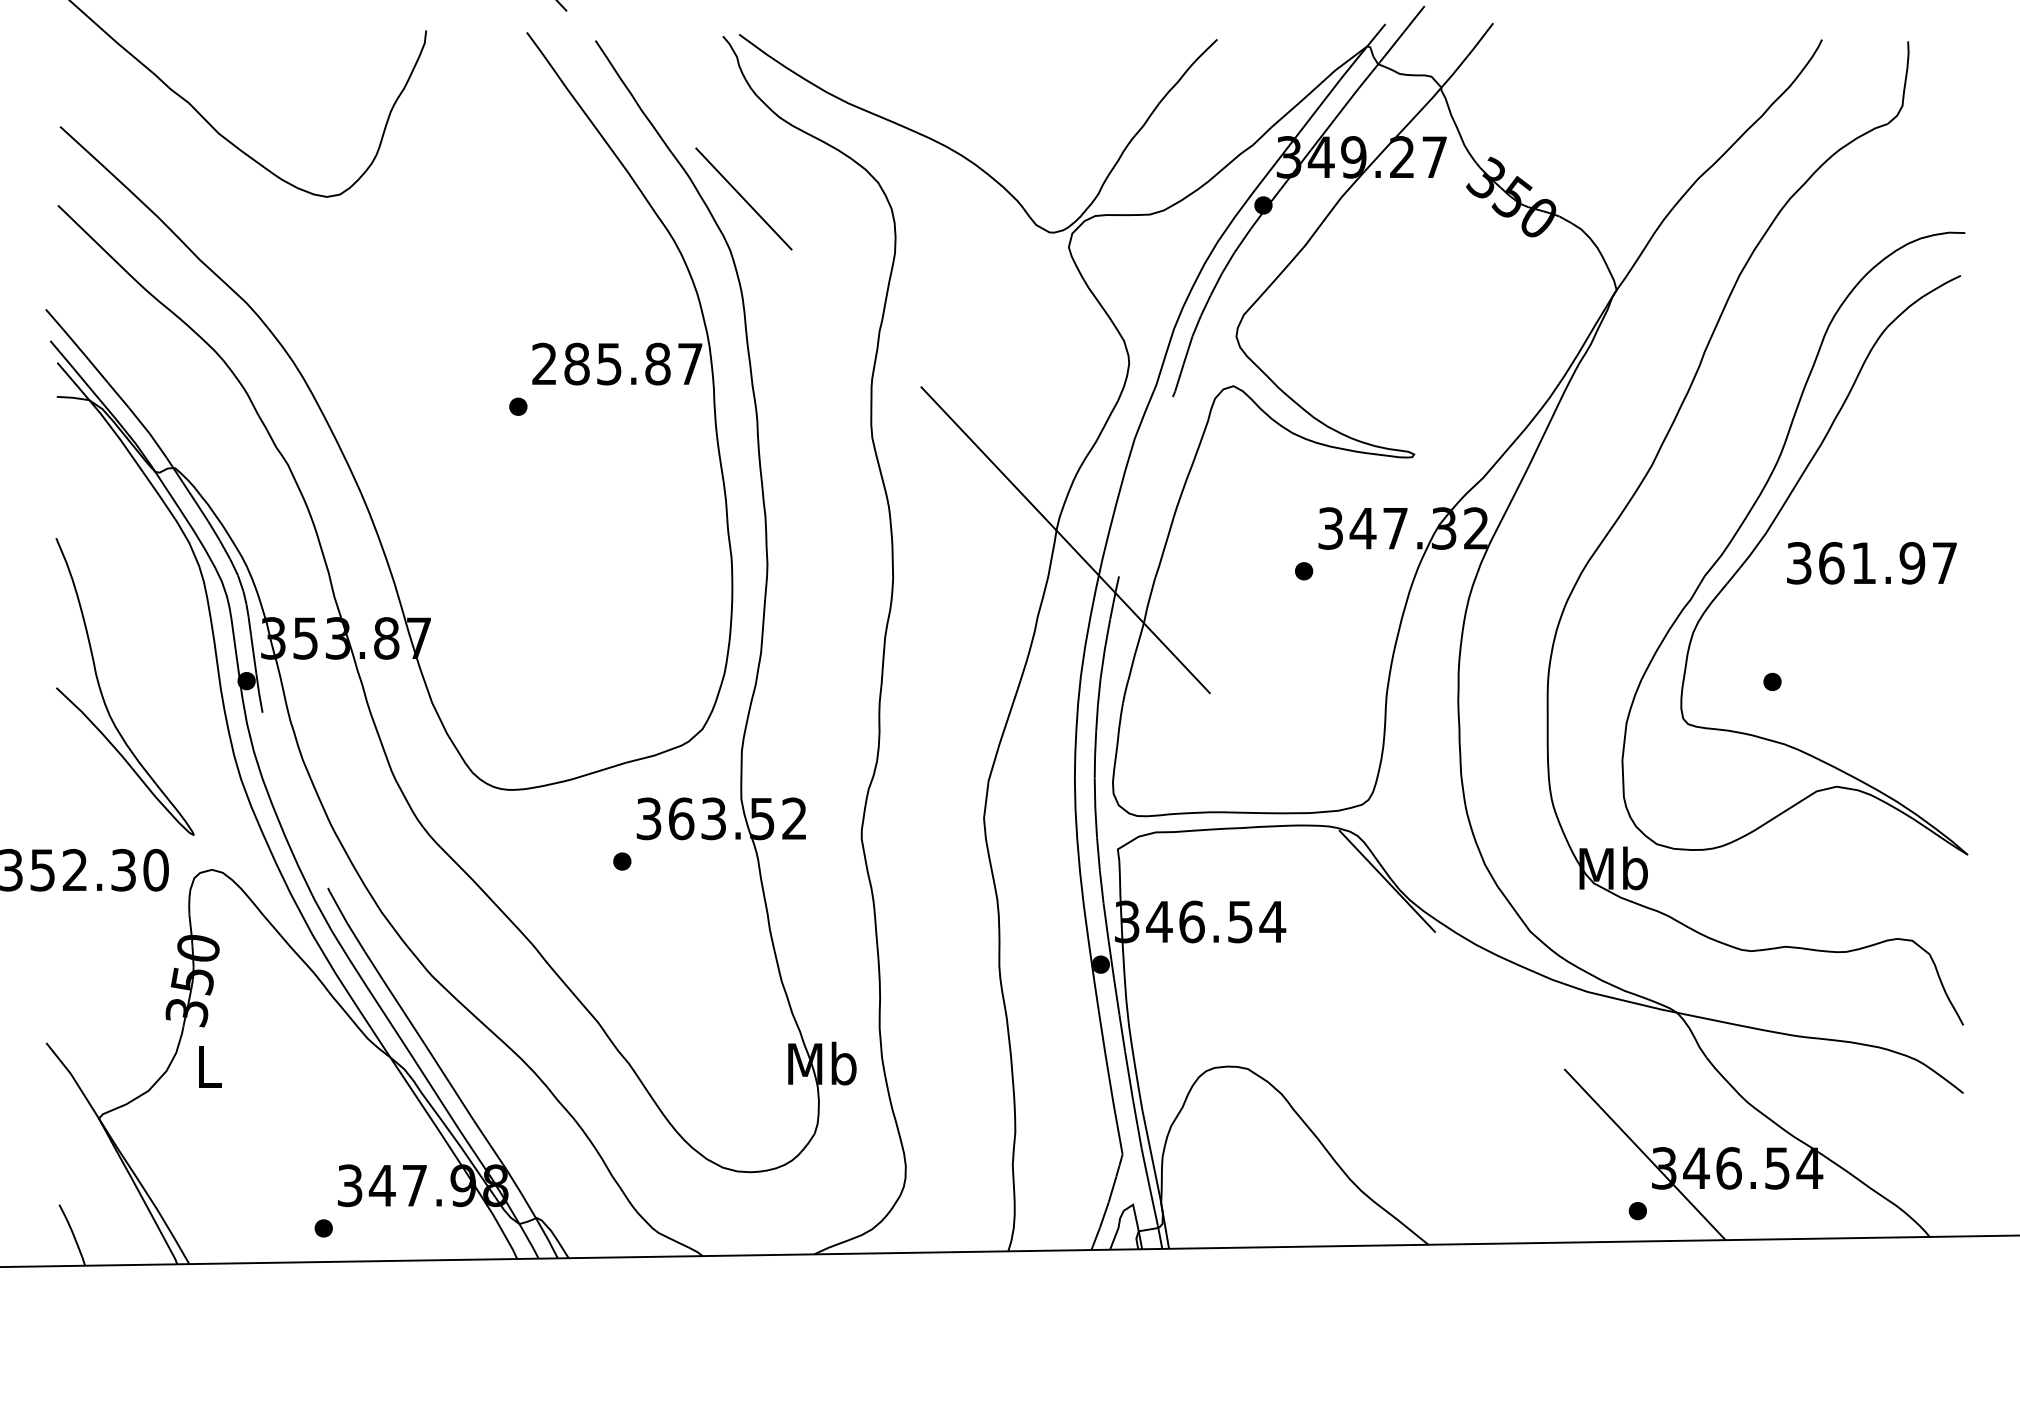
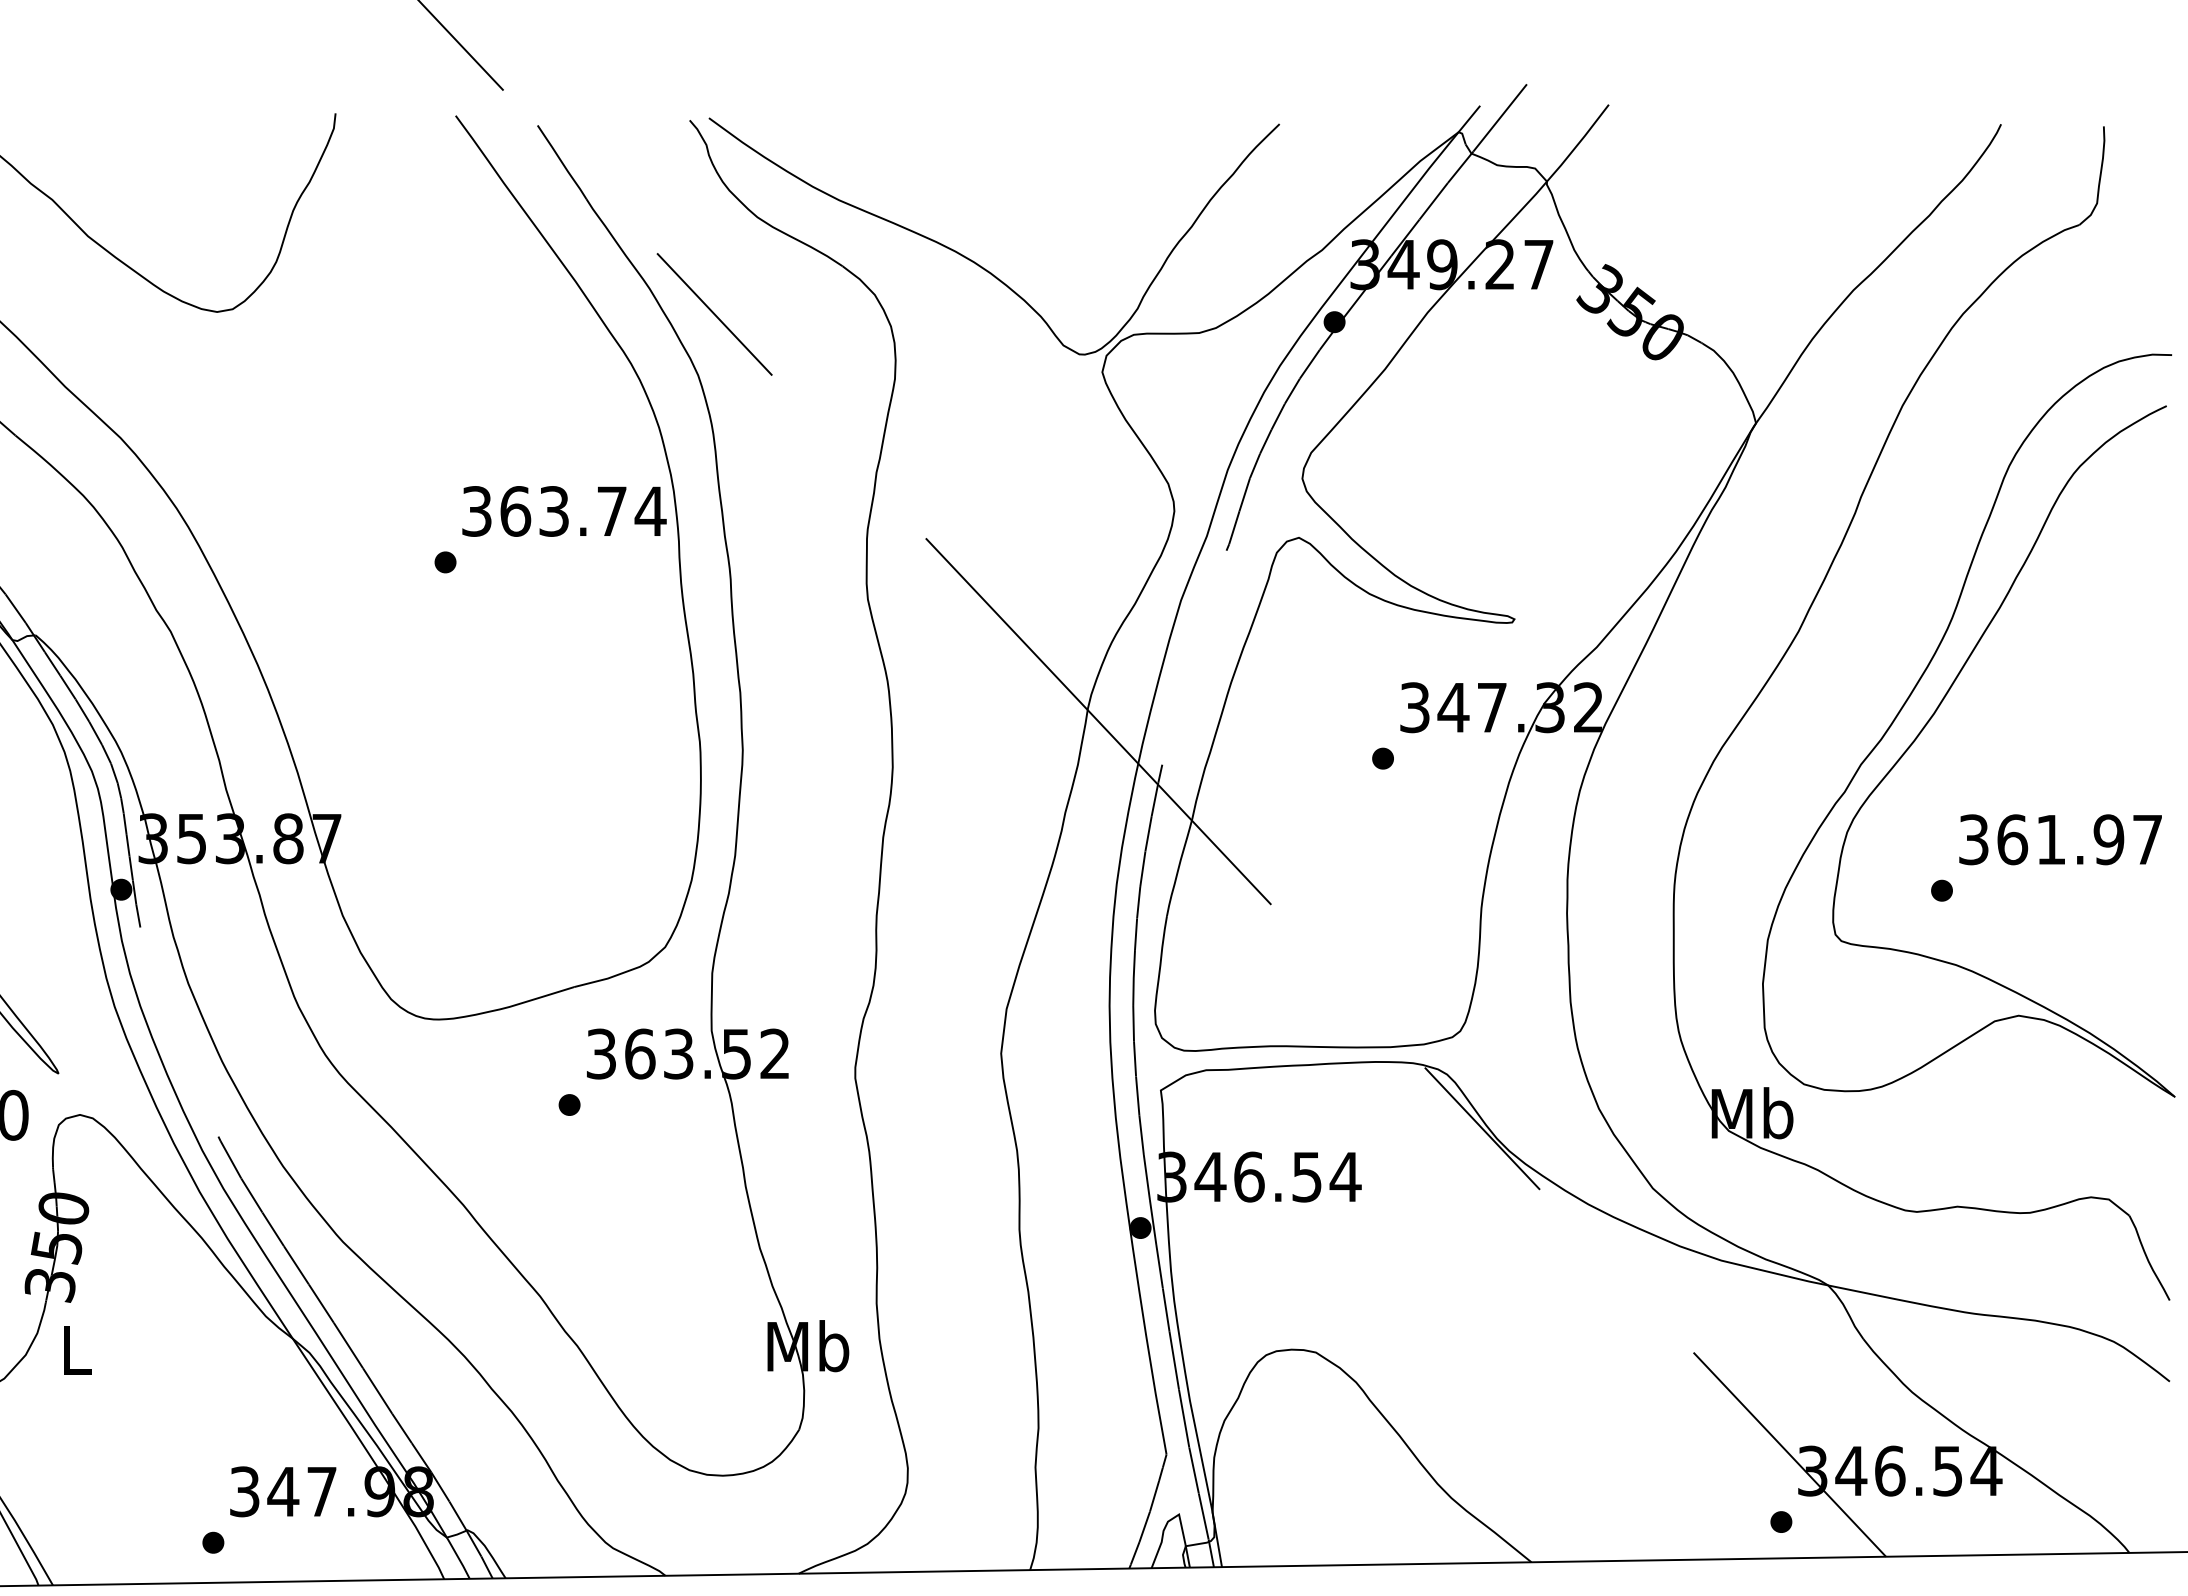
text: (617, 363) -> (563, 510), 285.87 -> 363.74
text: (1871, 563) -> (2060, 840), moved

